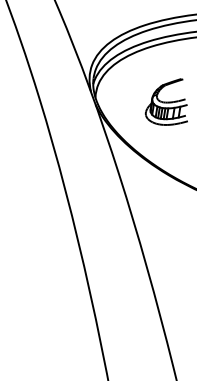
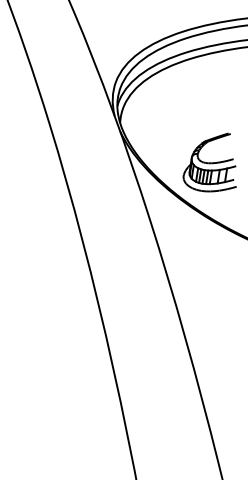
part: (166, 101) -> (209, 162), moved

